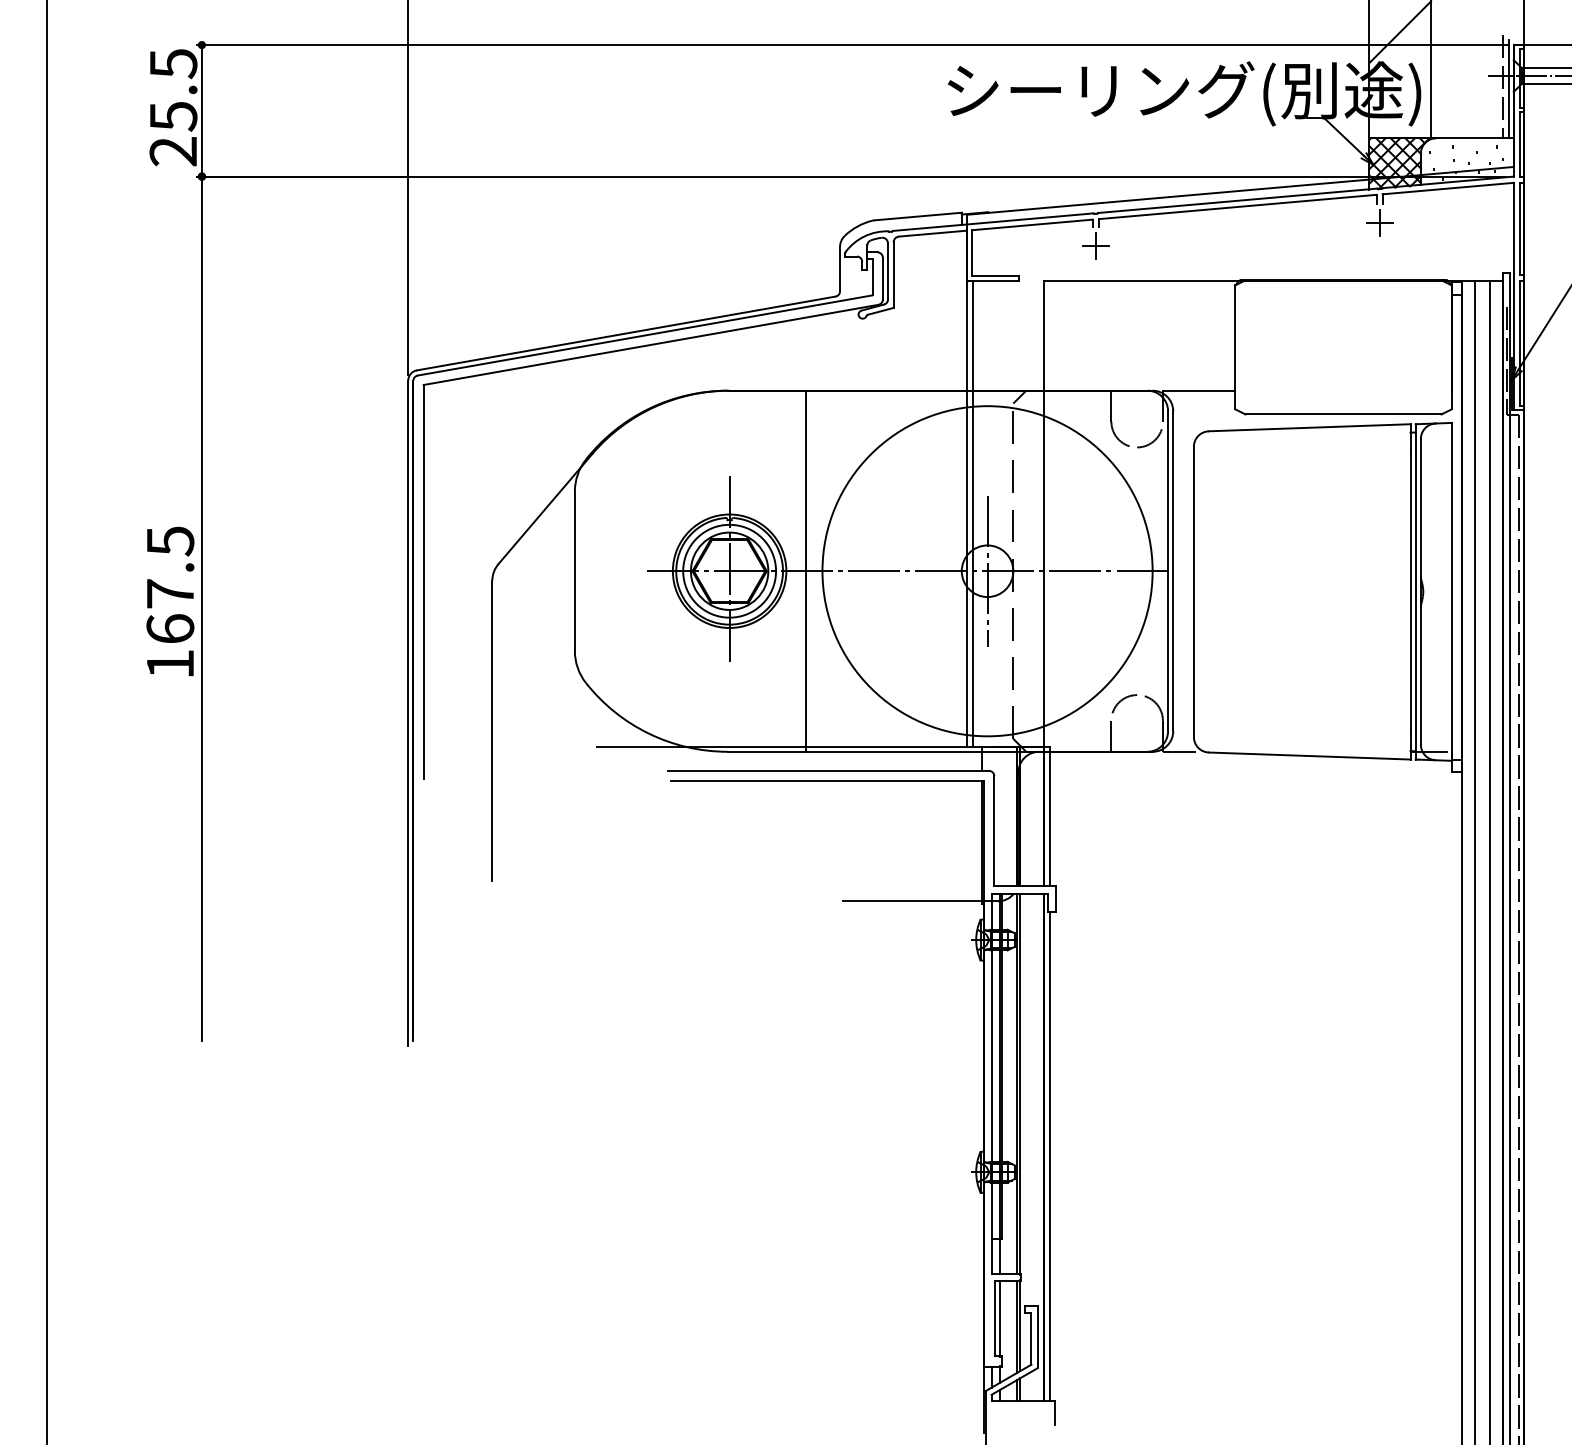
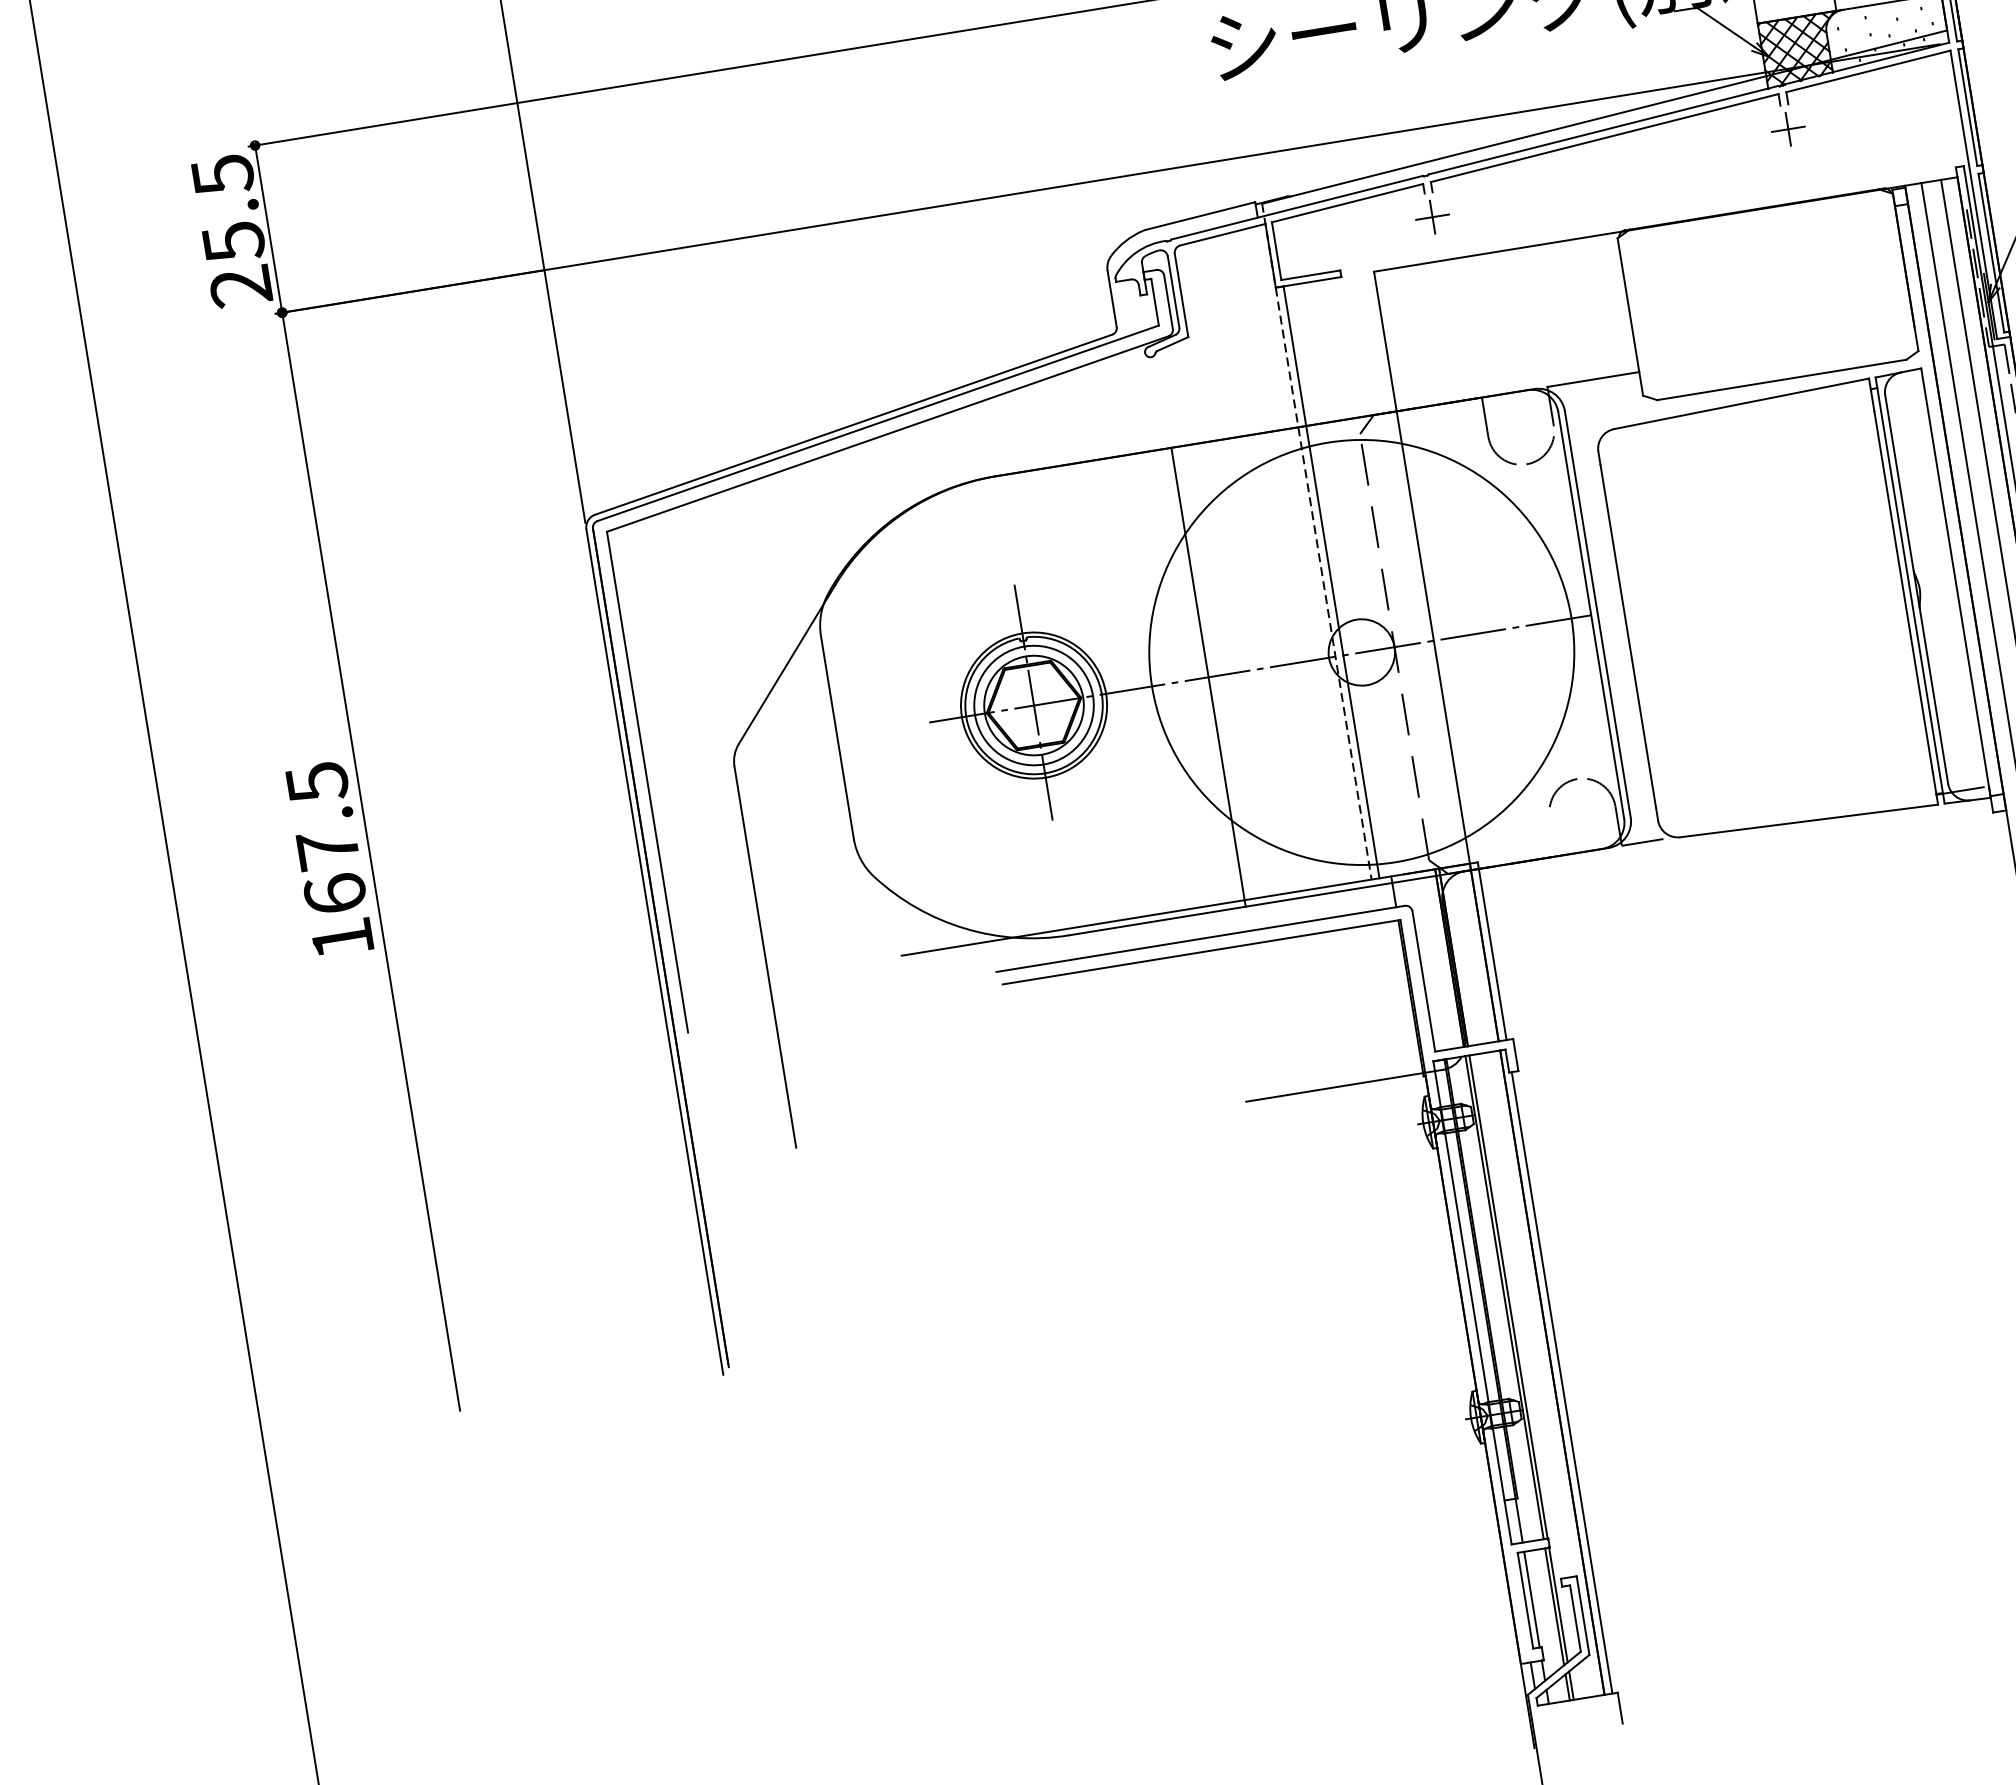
line: (966, 480) -> (1316, 541), solid -> dashed
line: (805, 570) -> (1207, 676), moved
line: (987, 570) -> (1361, 651), removed
line: (1111, 735) -> (1553, 835), removed

